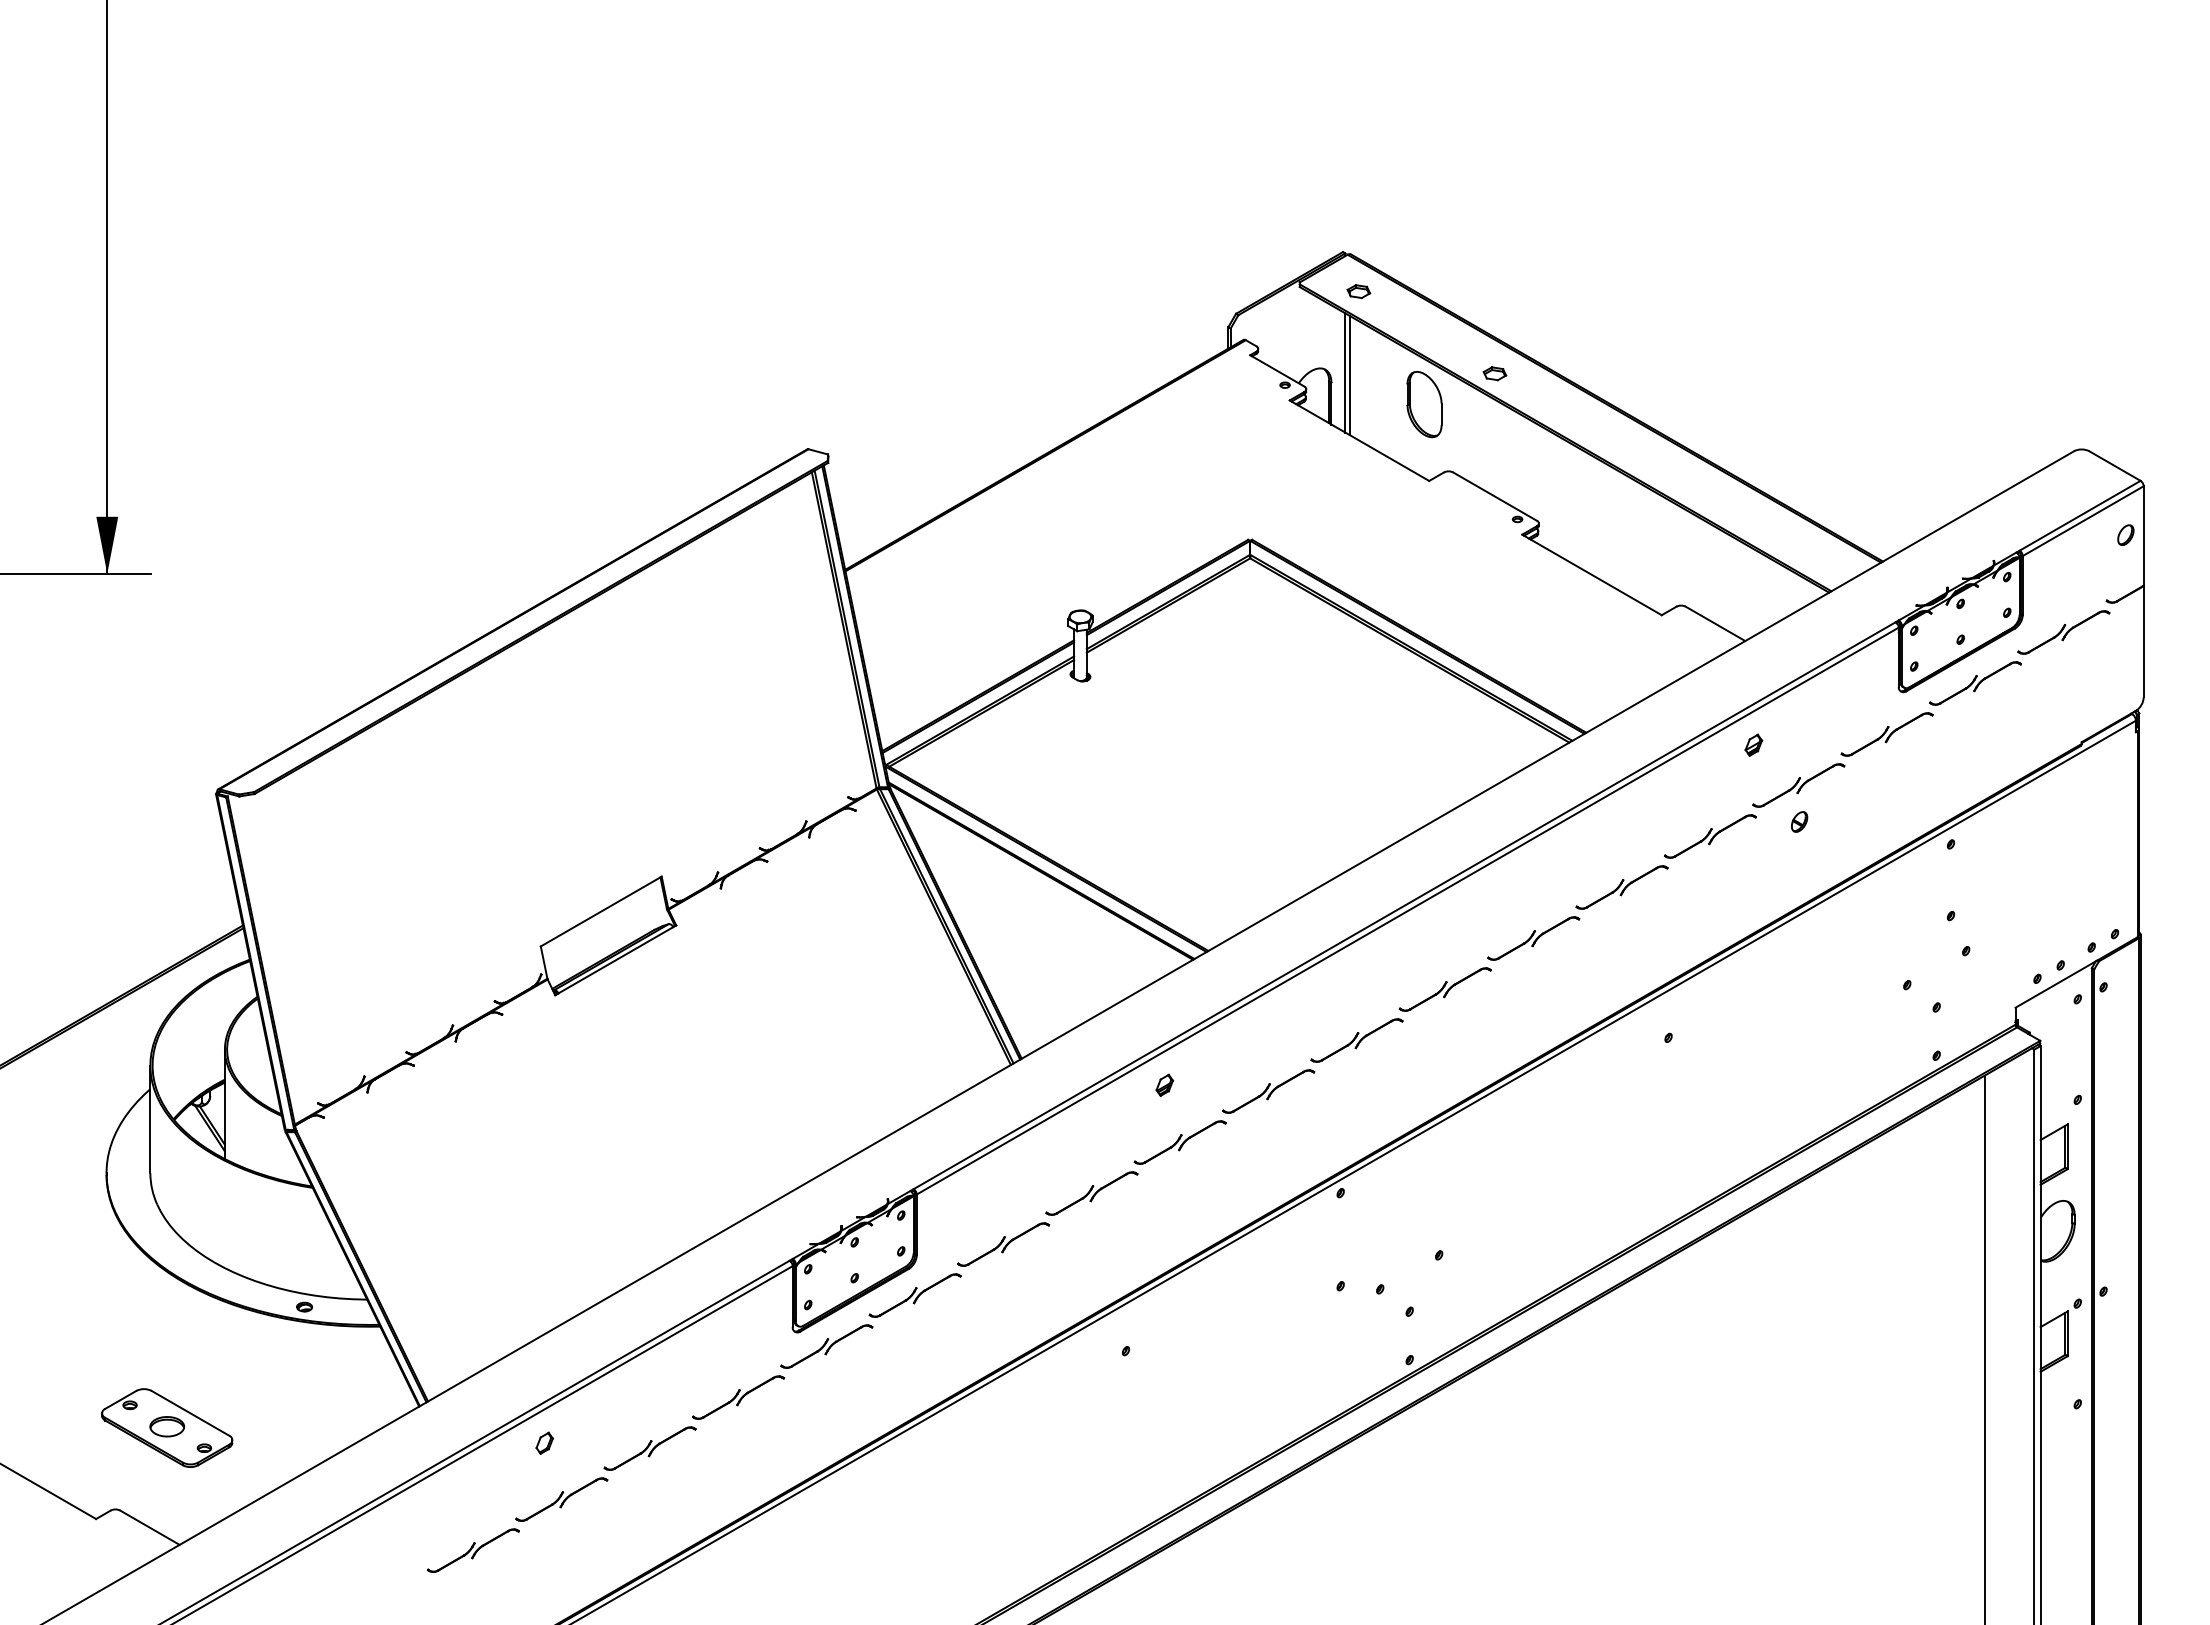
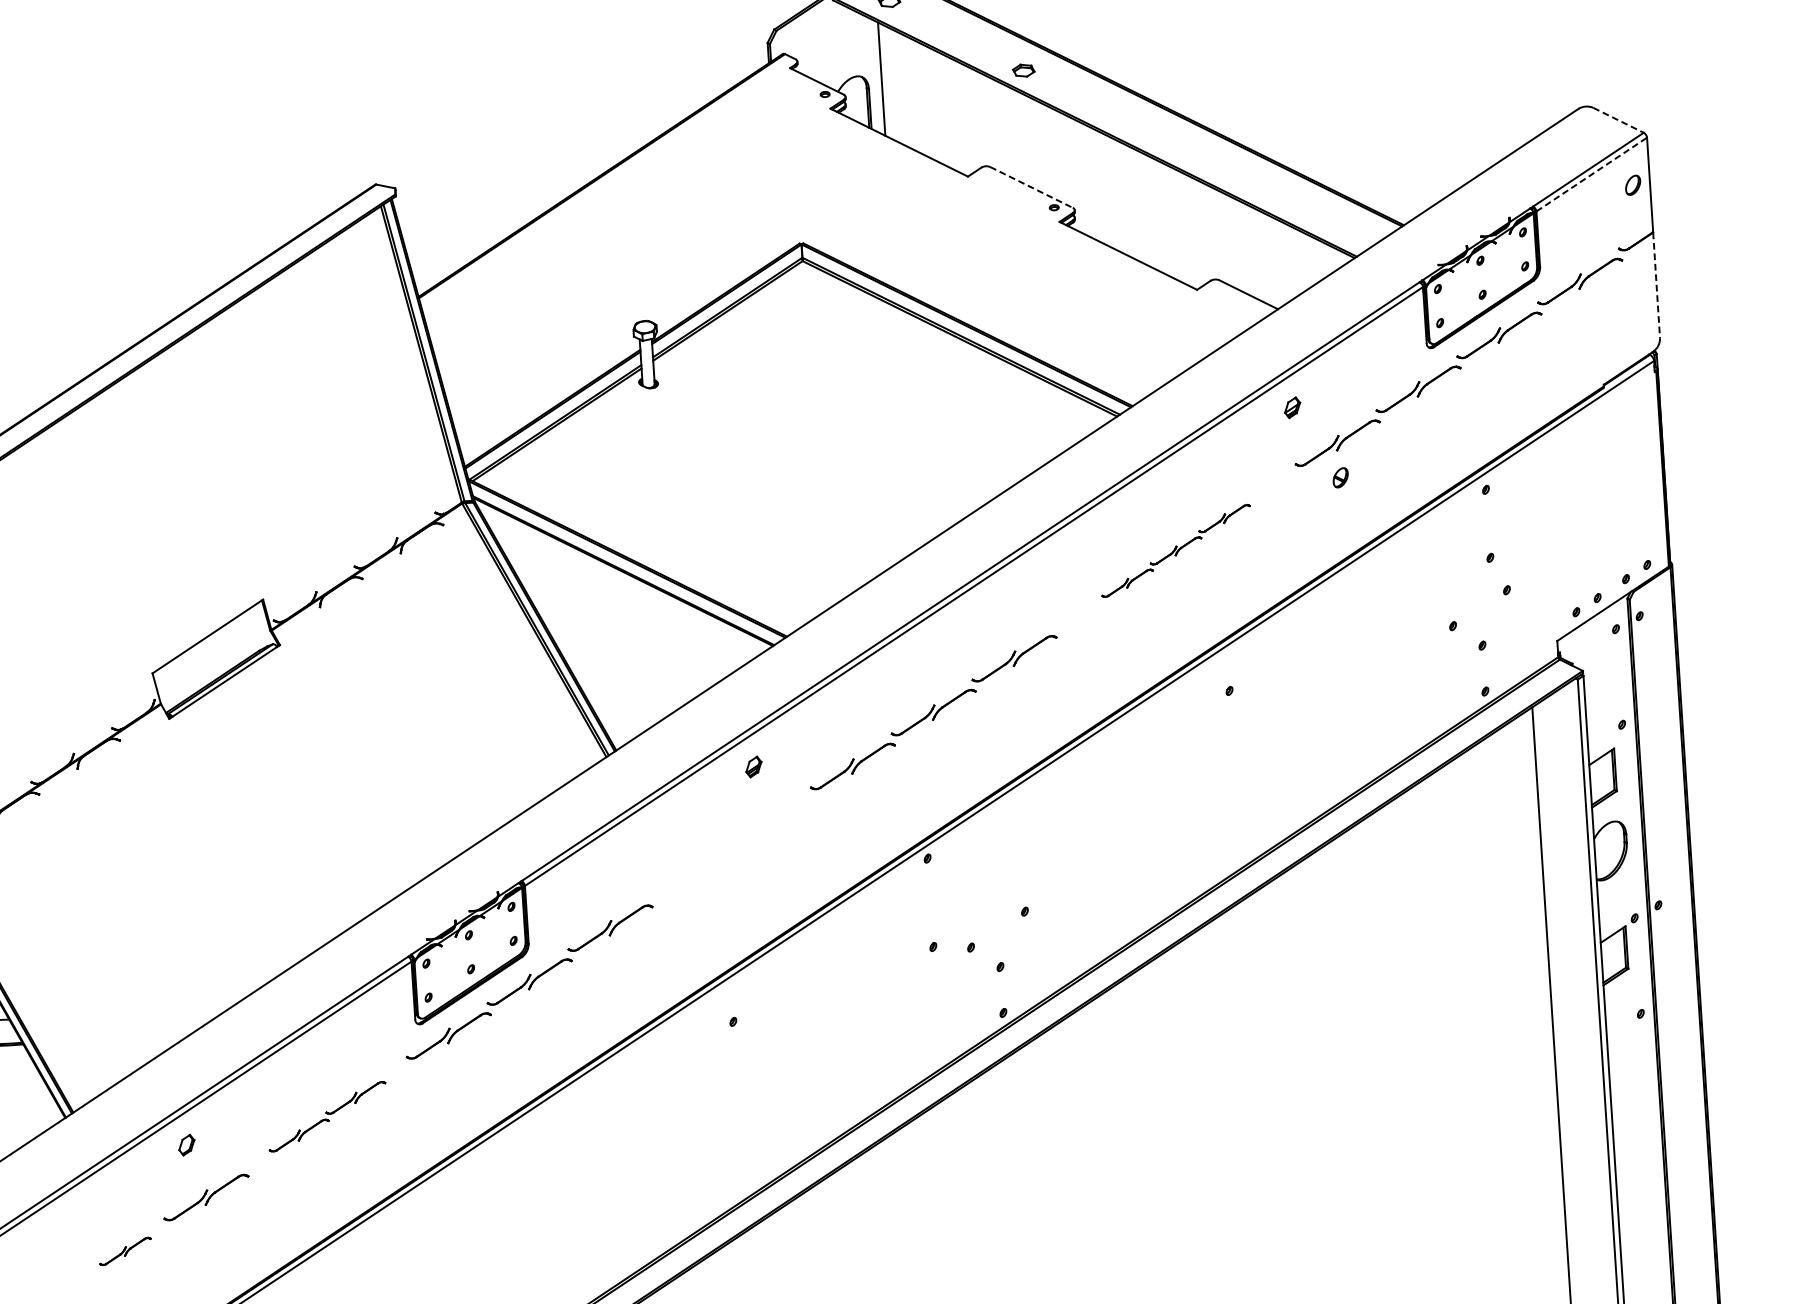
line: (1350, 375) -> (886, 81), removed
part: (1424, 404) -> (958, 104), removed
line: (2115, 466) -> (1619, 120), solid -> dashed
line: (1495, 496) -> (1031, 187), solid -> dashed
line: (2083, 521) -> (1592, 174), solid -> dashed
line: (2143, 641) -> (1656, 285), solid -> dashed
part: (1621, 887) -> (1175, 550), size x0.6
part: (1135, 1167) -> (731, 846), removed
part: (693, 1422) -> (326, 1116), size x0.7
part: (472, 1550) -> (124, 1251), size x0.6

